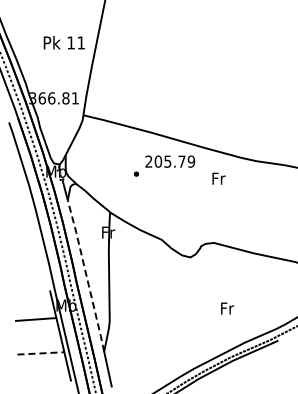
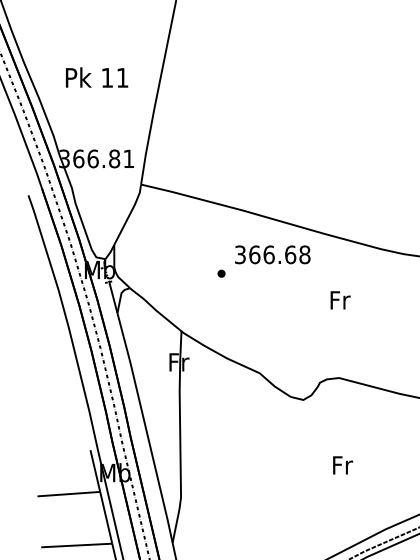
text: (63, 42) -> (95, 77), moved
text: (170, 161) -> (273, 254), 205.79 -> 366.68
text: (218, 178) -> (339, 300), moved
line: (86, 275) -> (145, 427), dashed -> solid
text: (227, 308) -> (342, 465), moved
line: (41, 353) -> (77, 545), dashed -> solid

